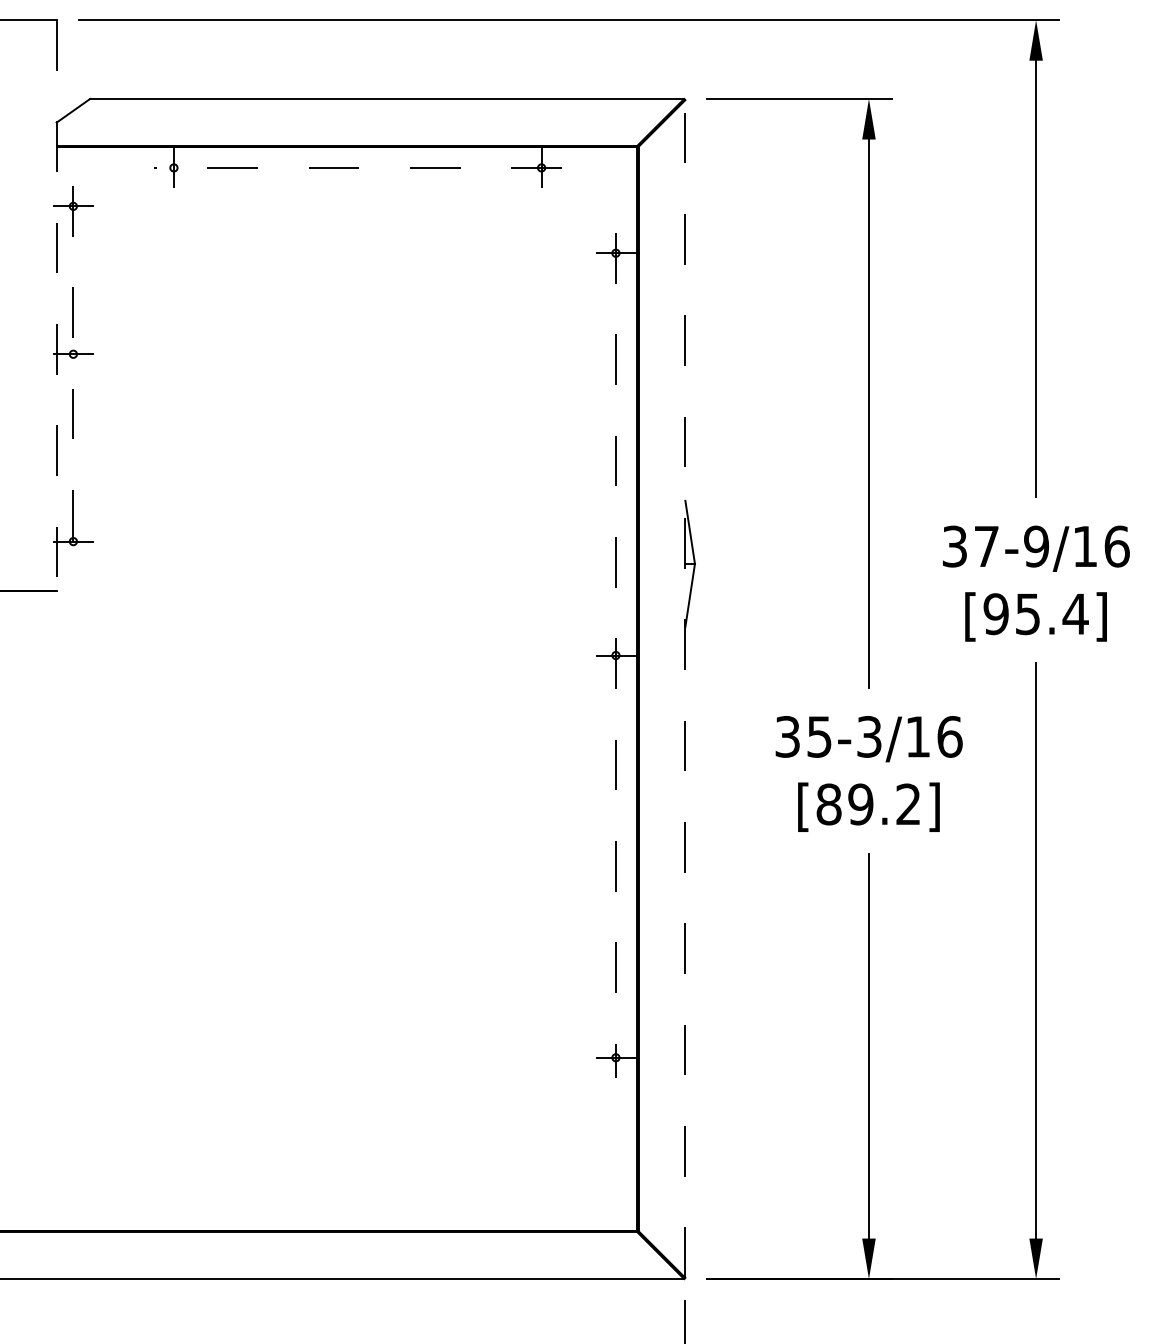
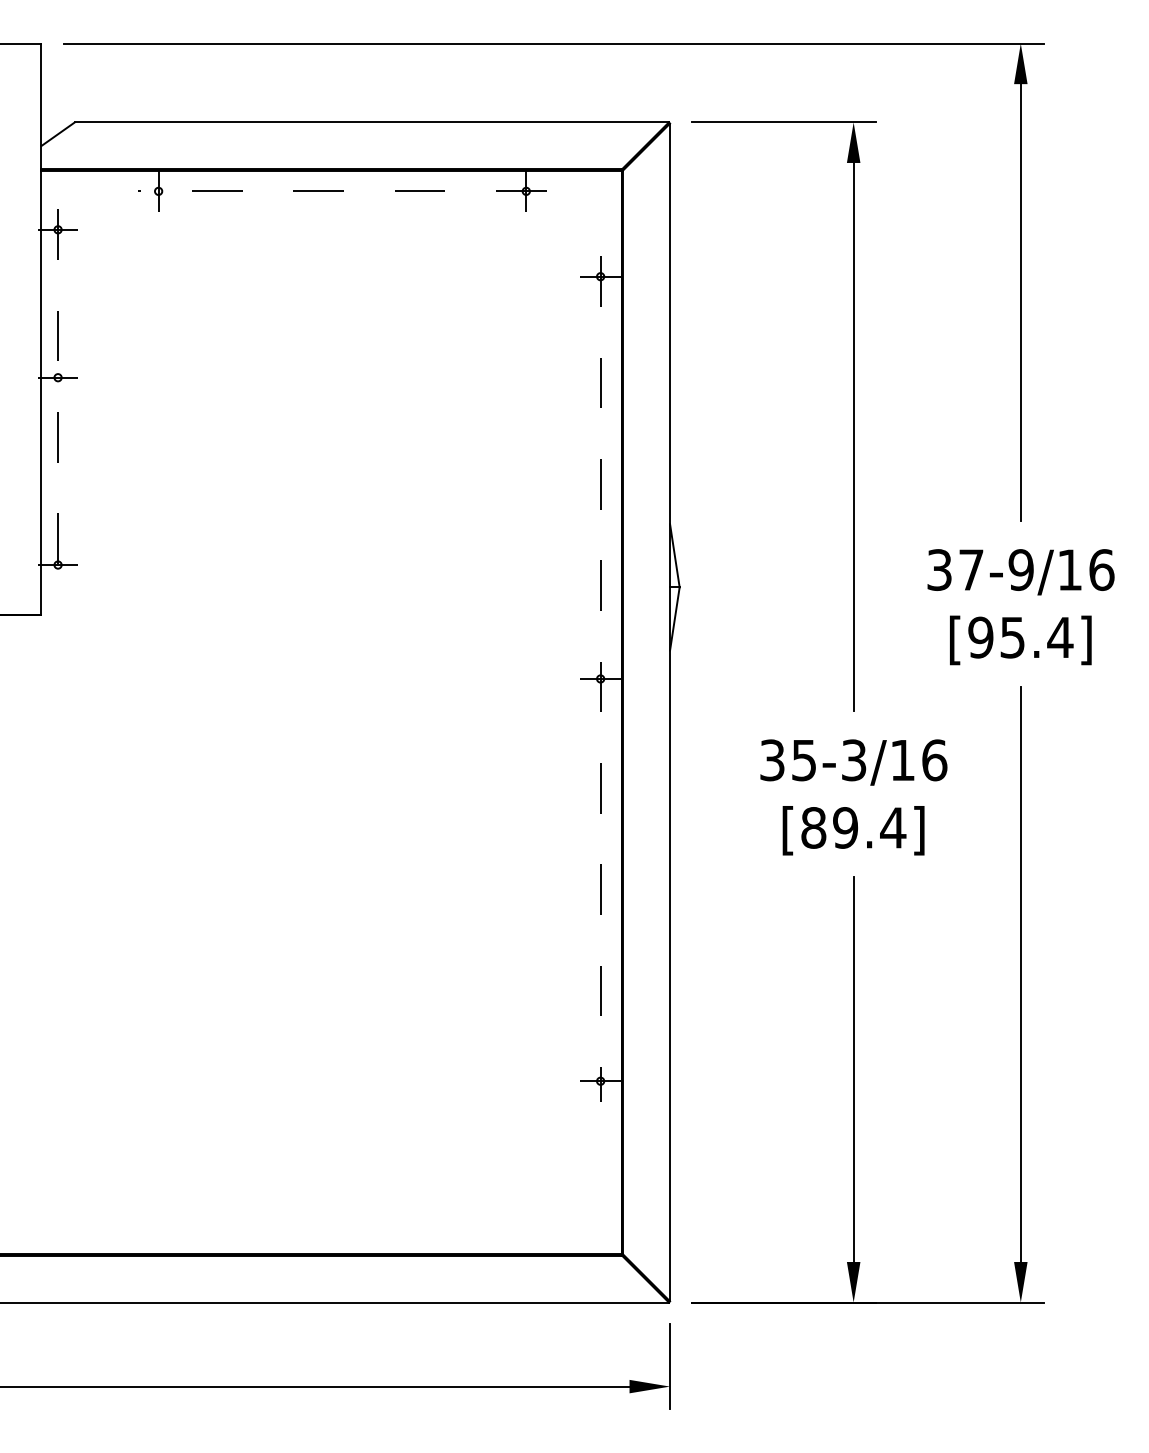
line: (56, 306) -> (41, 329), dashed -> solid
line: (685, 689) -> (670, 712), dashed -> solid
text: (908, 804) -> (893, 827), [89.2] -> [89.4]

